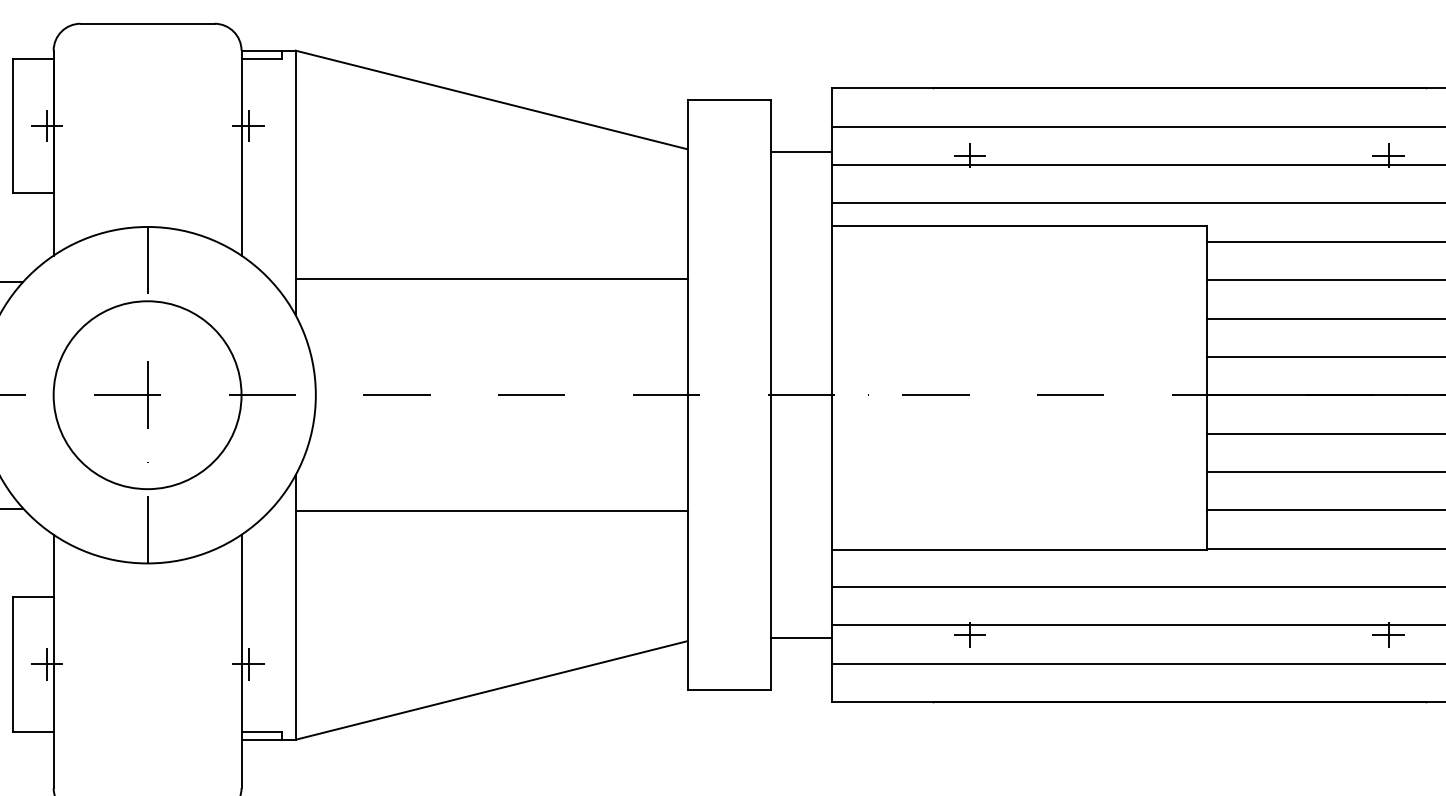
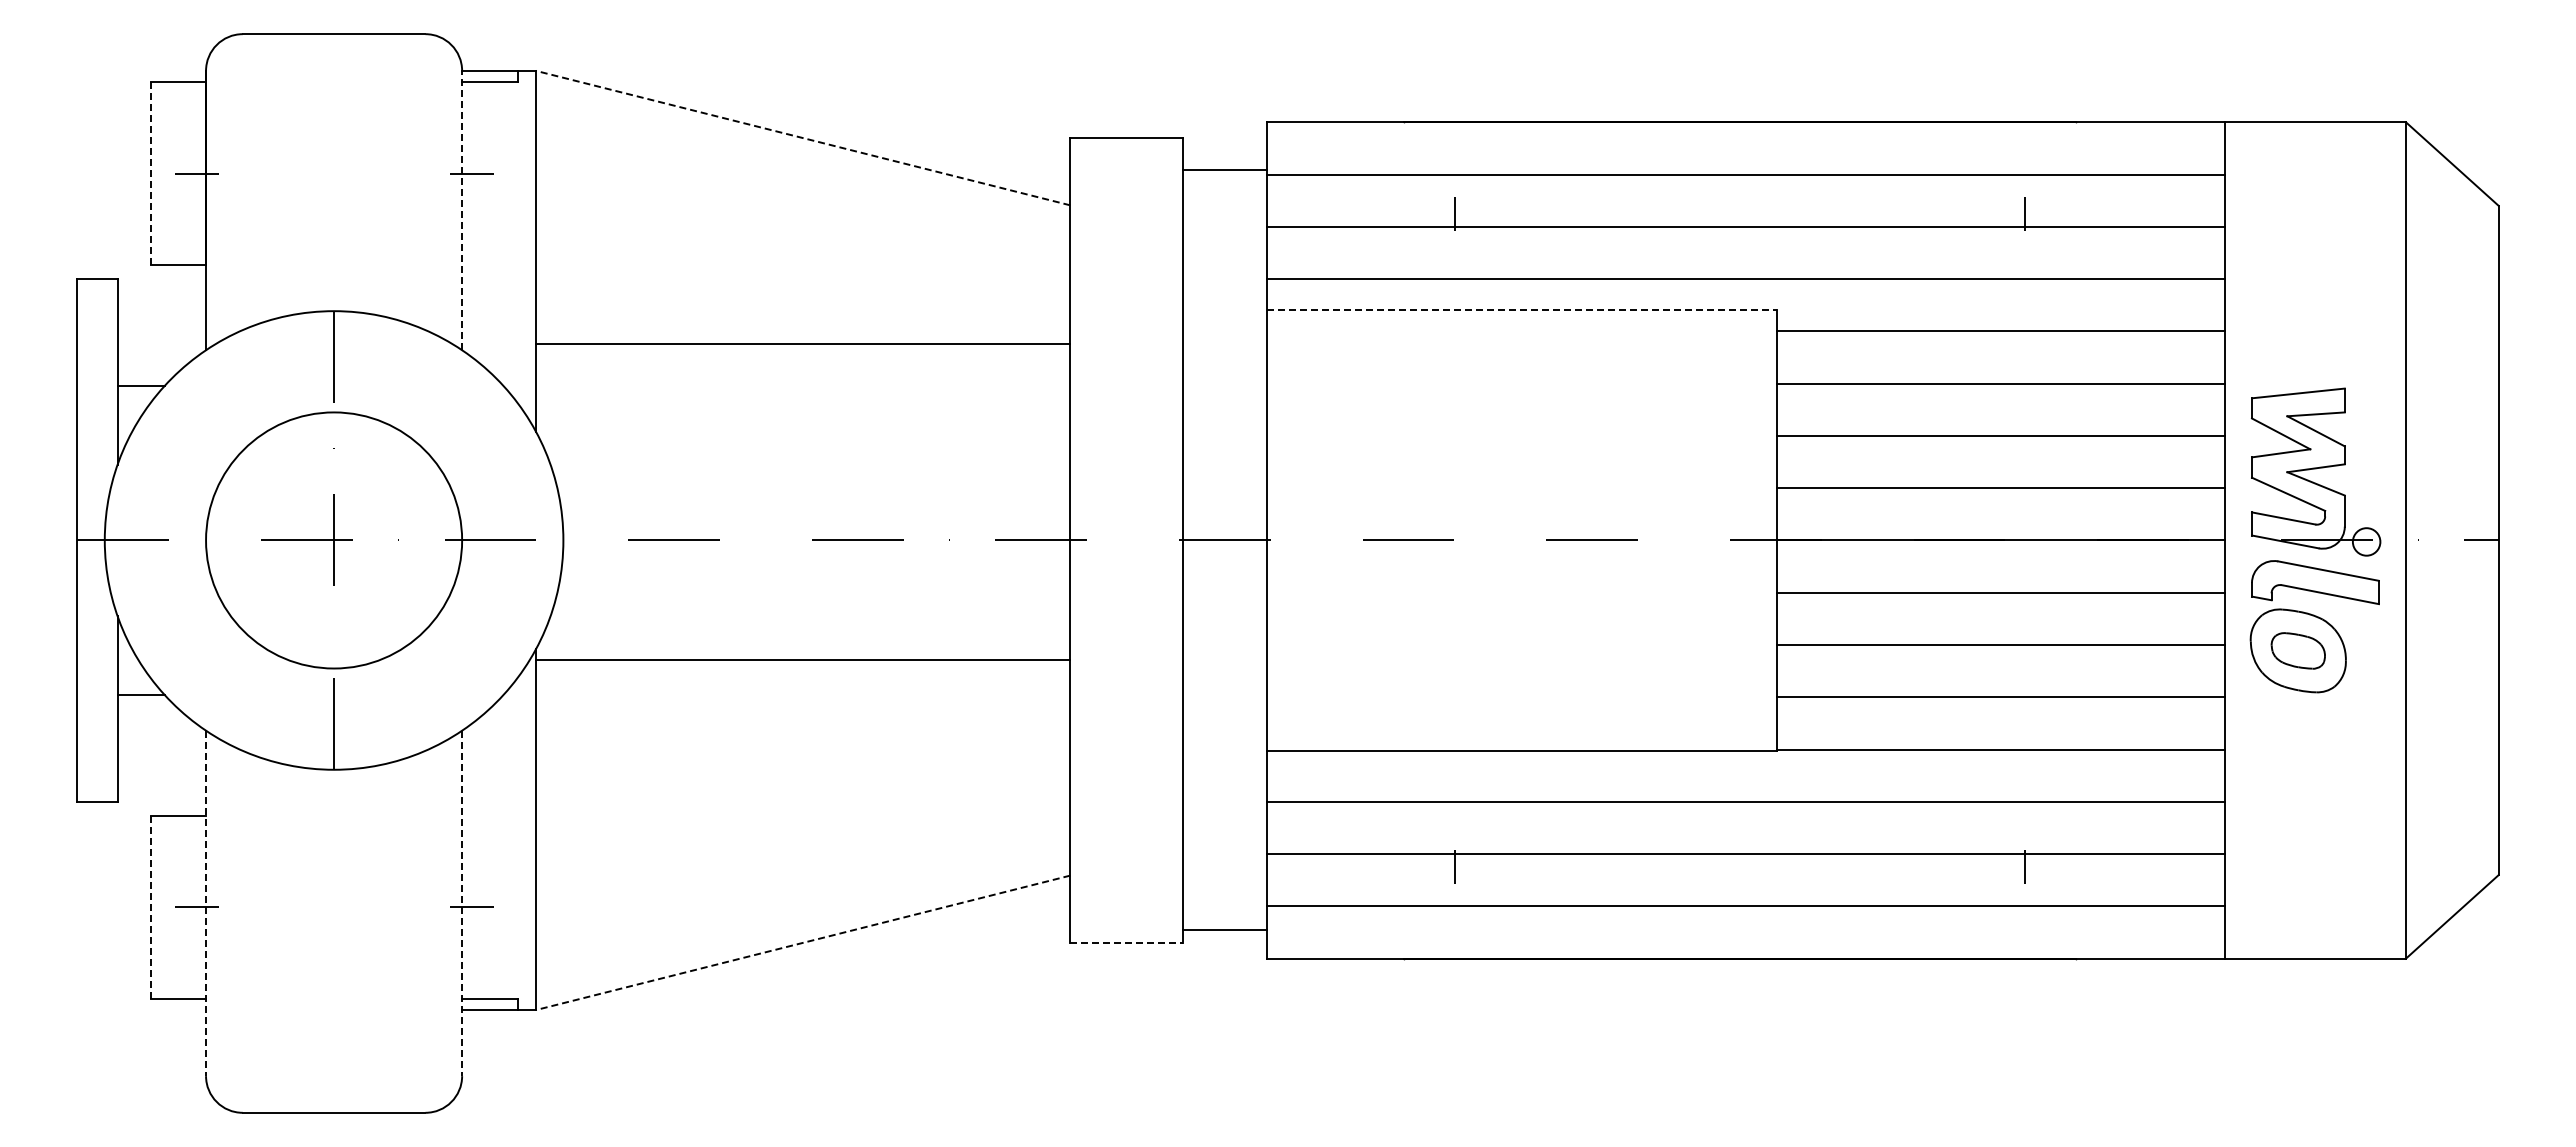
line: (492, 100) -> (803, 138), solid -> dashed
line: (12, 125) -> (150, 173), solid -> dashed
line: (46, 125) -> (196, 173), removed
line: (248, 125) -> (471, 173), removed
line: (800, 152) -> (1224, 170), moved
line: (241, 153) -> (462, 210), solid -> dashed
line: (969, 155) -> (1454, 213), removed
line: (1388, 155) -> (2025, 213), removed
line: (1019, 226) -> (1522, 310), solid -> dashed
line: (491, 279) -> (802, 343), moved
line: (491, 511) -> (802, 660), moved
line: (969, 635) -> (1454, 867), removed
line: (1388, 635) -> (2025, 867), removed
line: (800, 638) -> (1224, 929), moved
line: (53, 661) -> (205, 903), solid -> dashed
line: (241, 661) -> (462, 903), solid -> dashed
line: (12, 664) -> (150, 907), solid -> dashed
line: (46, 664) -> (196, 907), removed
line: (248, 664) -> (471, 907), removed
line: (492, 690) -> (803, 942), solid -> dashed
line: (728, 690) -> (1126, 942), solid -> dashed

